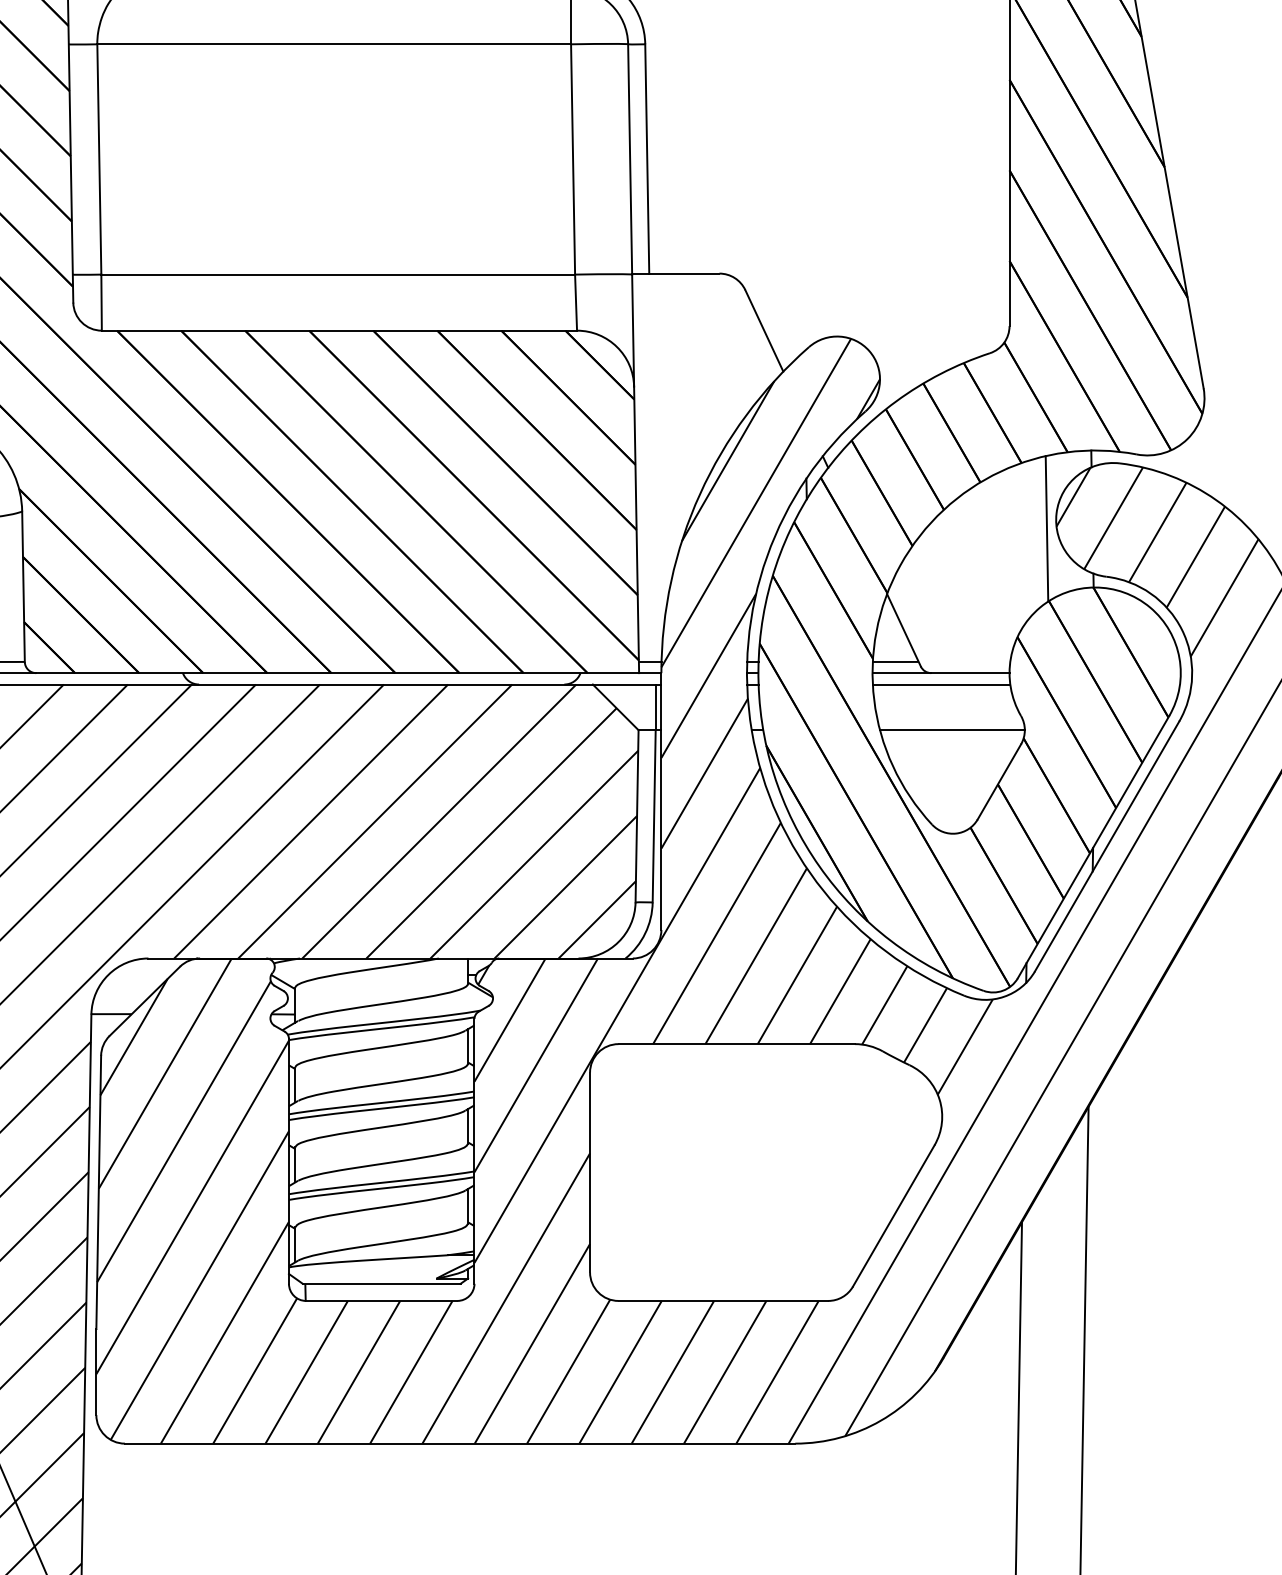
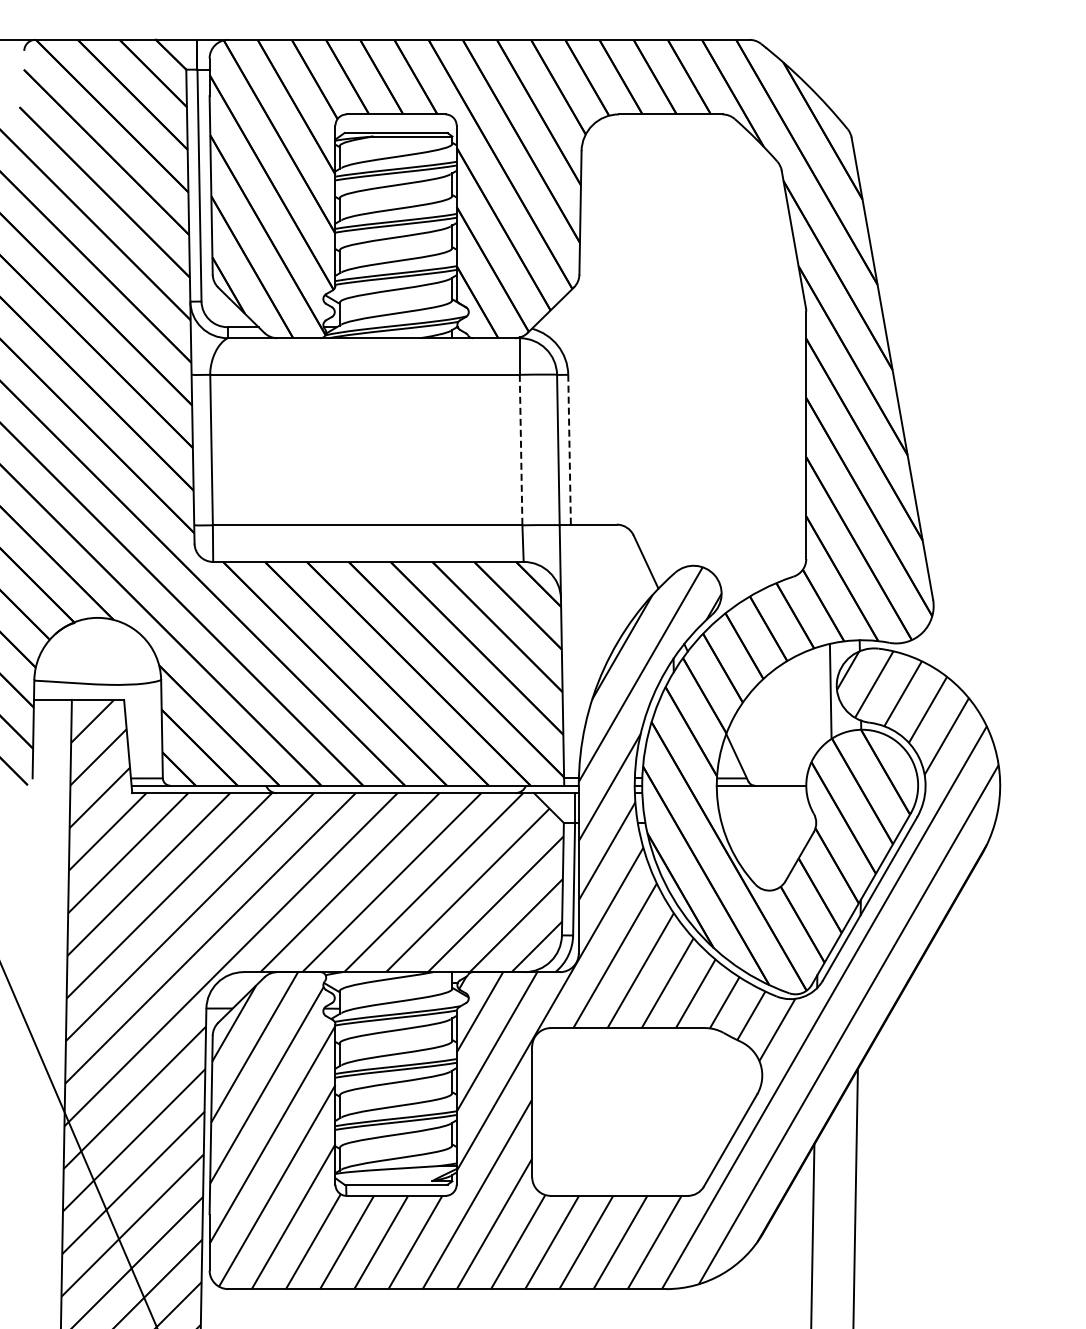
line: (647, 158) -> (569, 449), solid -> dashed
line: (573, 160) -> (521, 450), solid -> dashed
line: (941, 685) -> (761, 793), removed
line: (951, 729) -> (768, 822), removed

